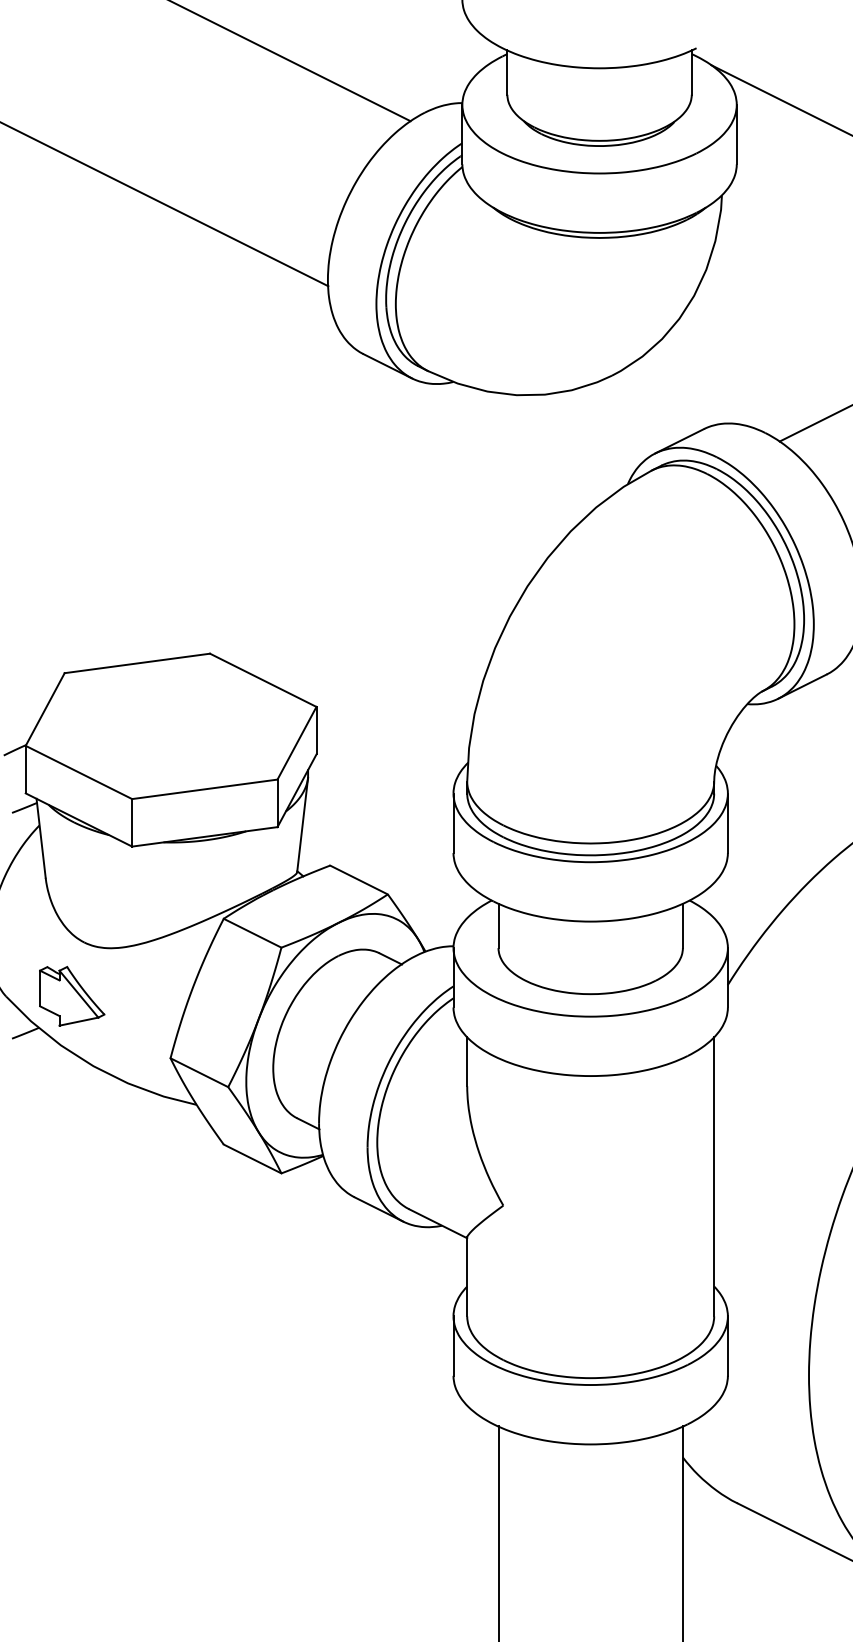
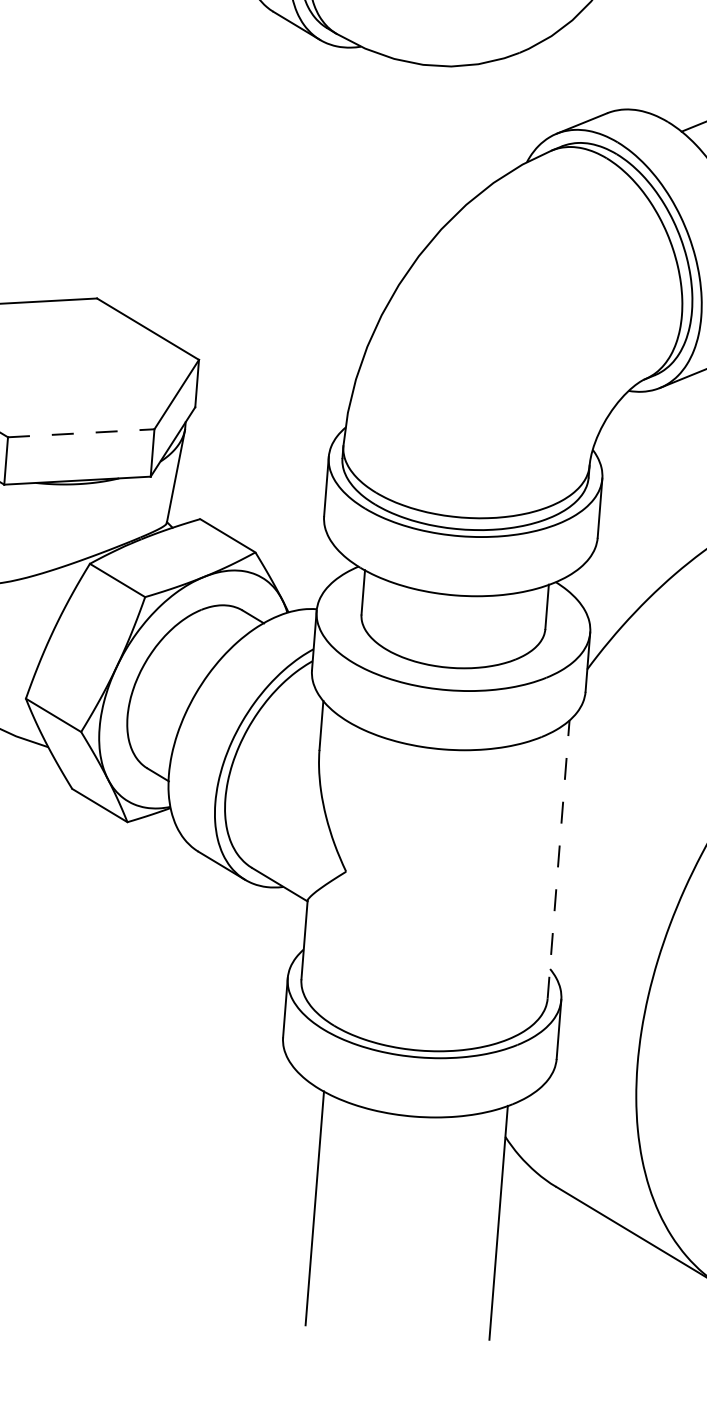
line: (205, 789) -> (81, 433), solid -> dashed
line: (714, 1176) -> (558, 859), solid -> dashed

